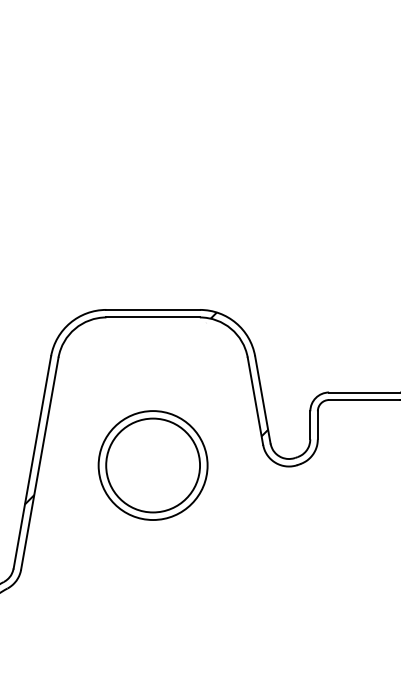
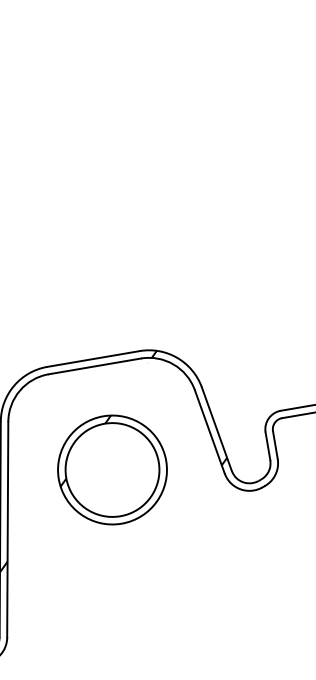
part: (152, 465) -> (111, 470), moved

